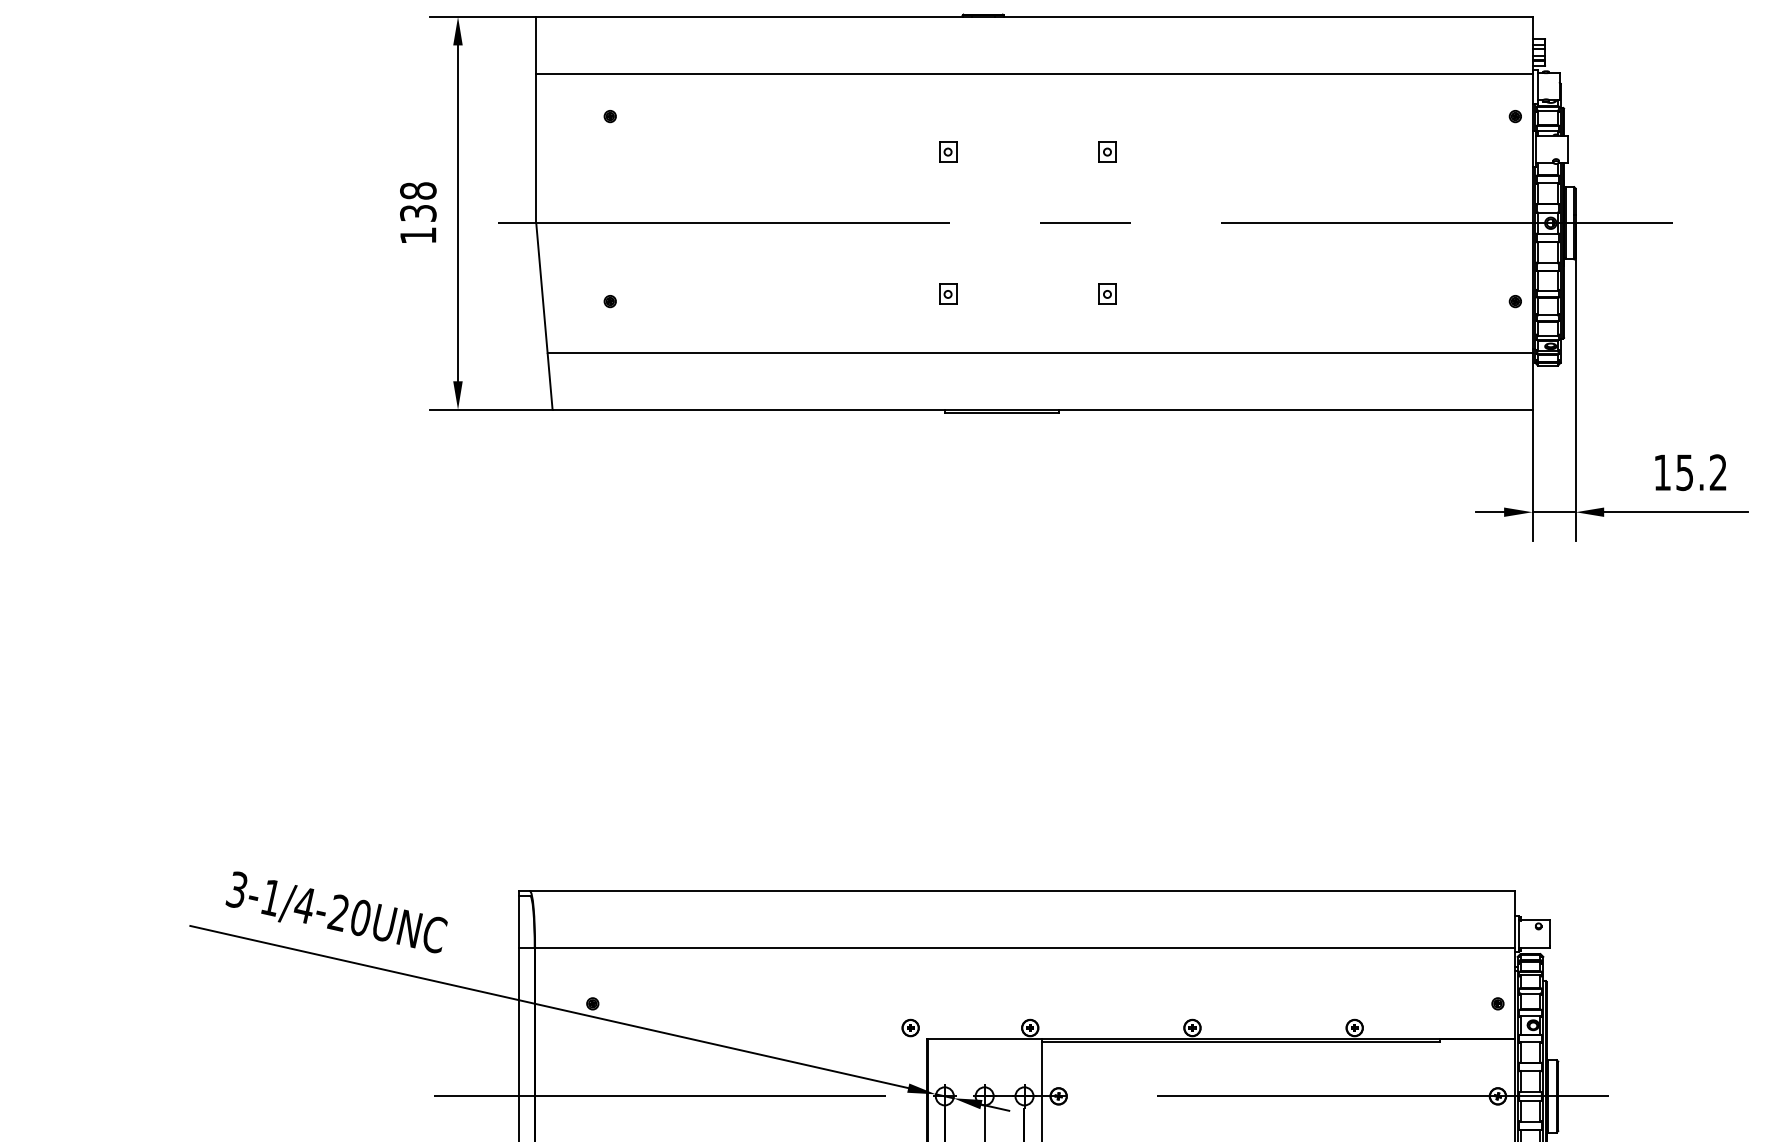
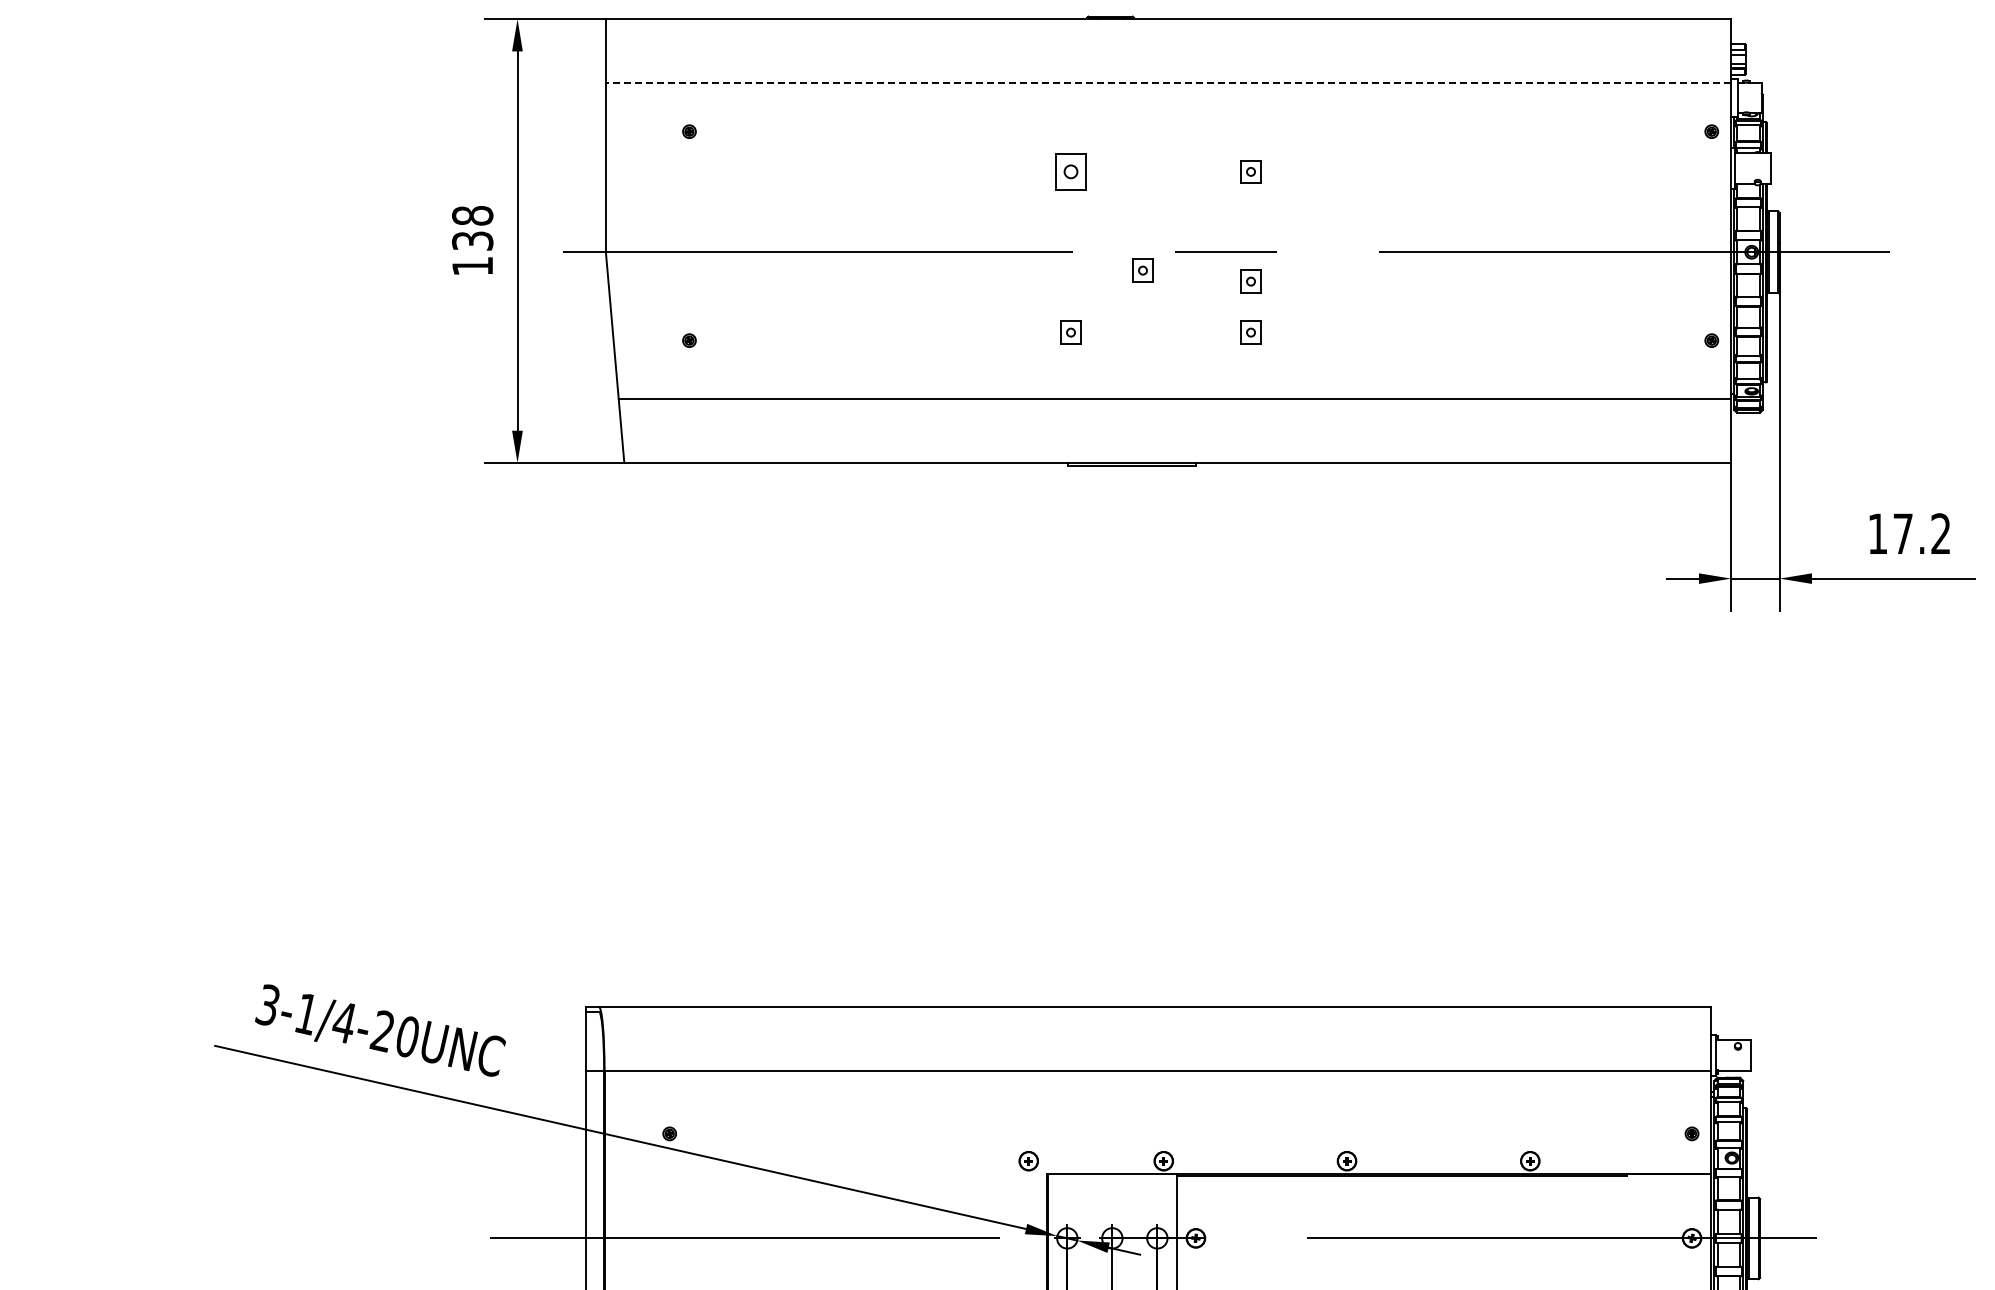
line: (1034, 73) -> (1168, 83), solid -> dashed
part: (947, 151) -> (1070, 171), size x1.6
part: (1011, 239) -> (1142, 270), added
part: (1107, 249) -> (1250, 281), added
text: (1684, 472) -> (1902, 533), 15.2 -> 17.2

